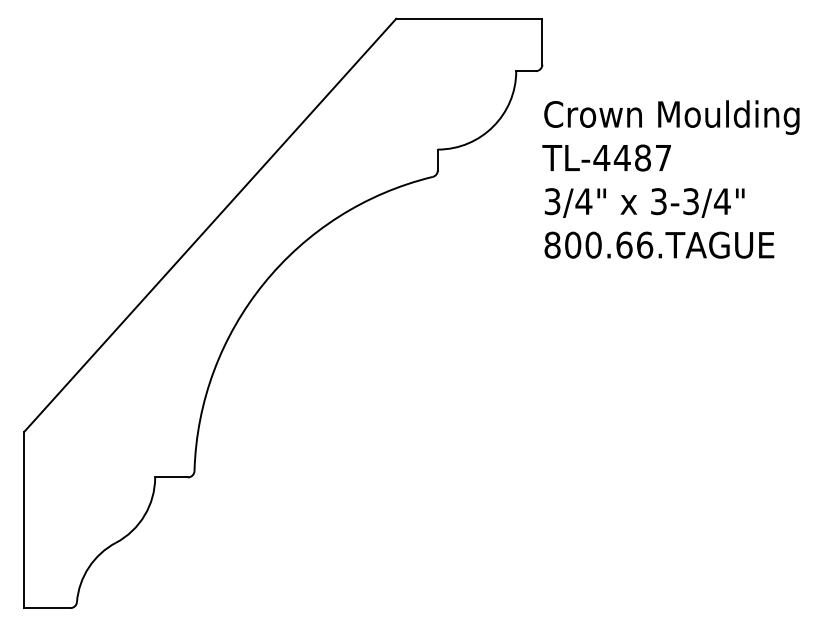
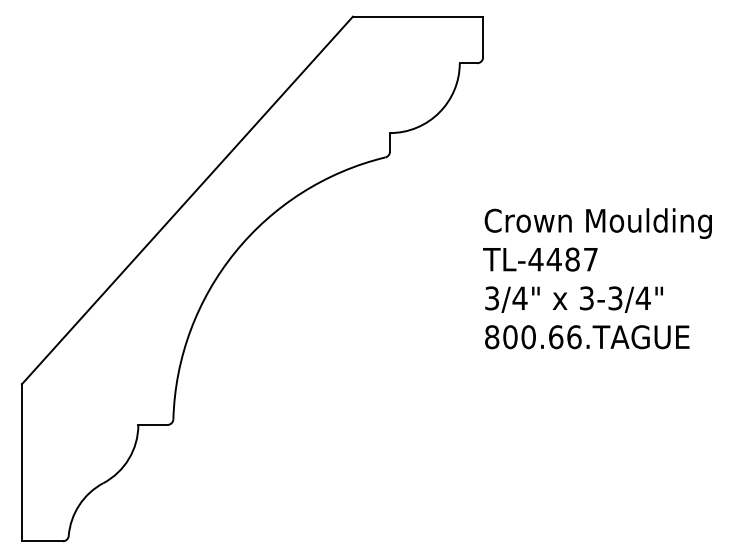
text: (670, 179) -> (597, 278), moved

